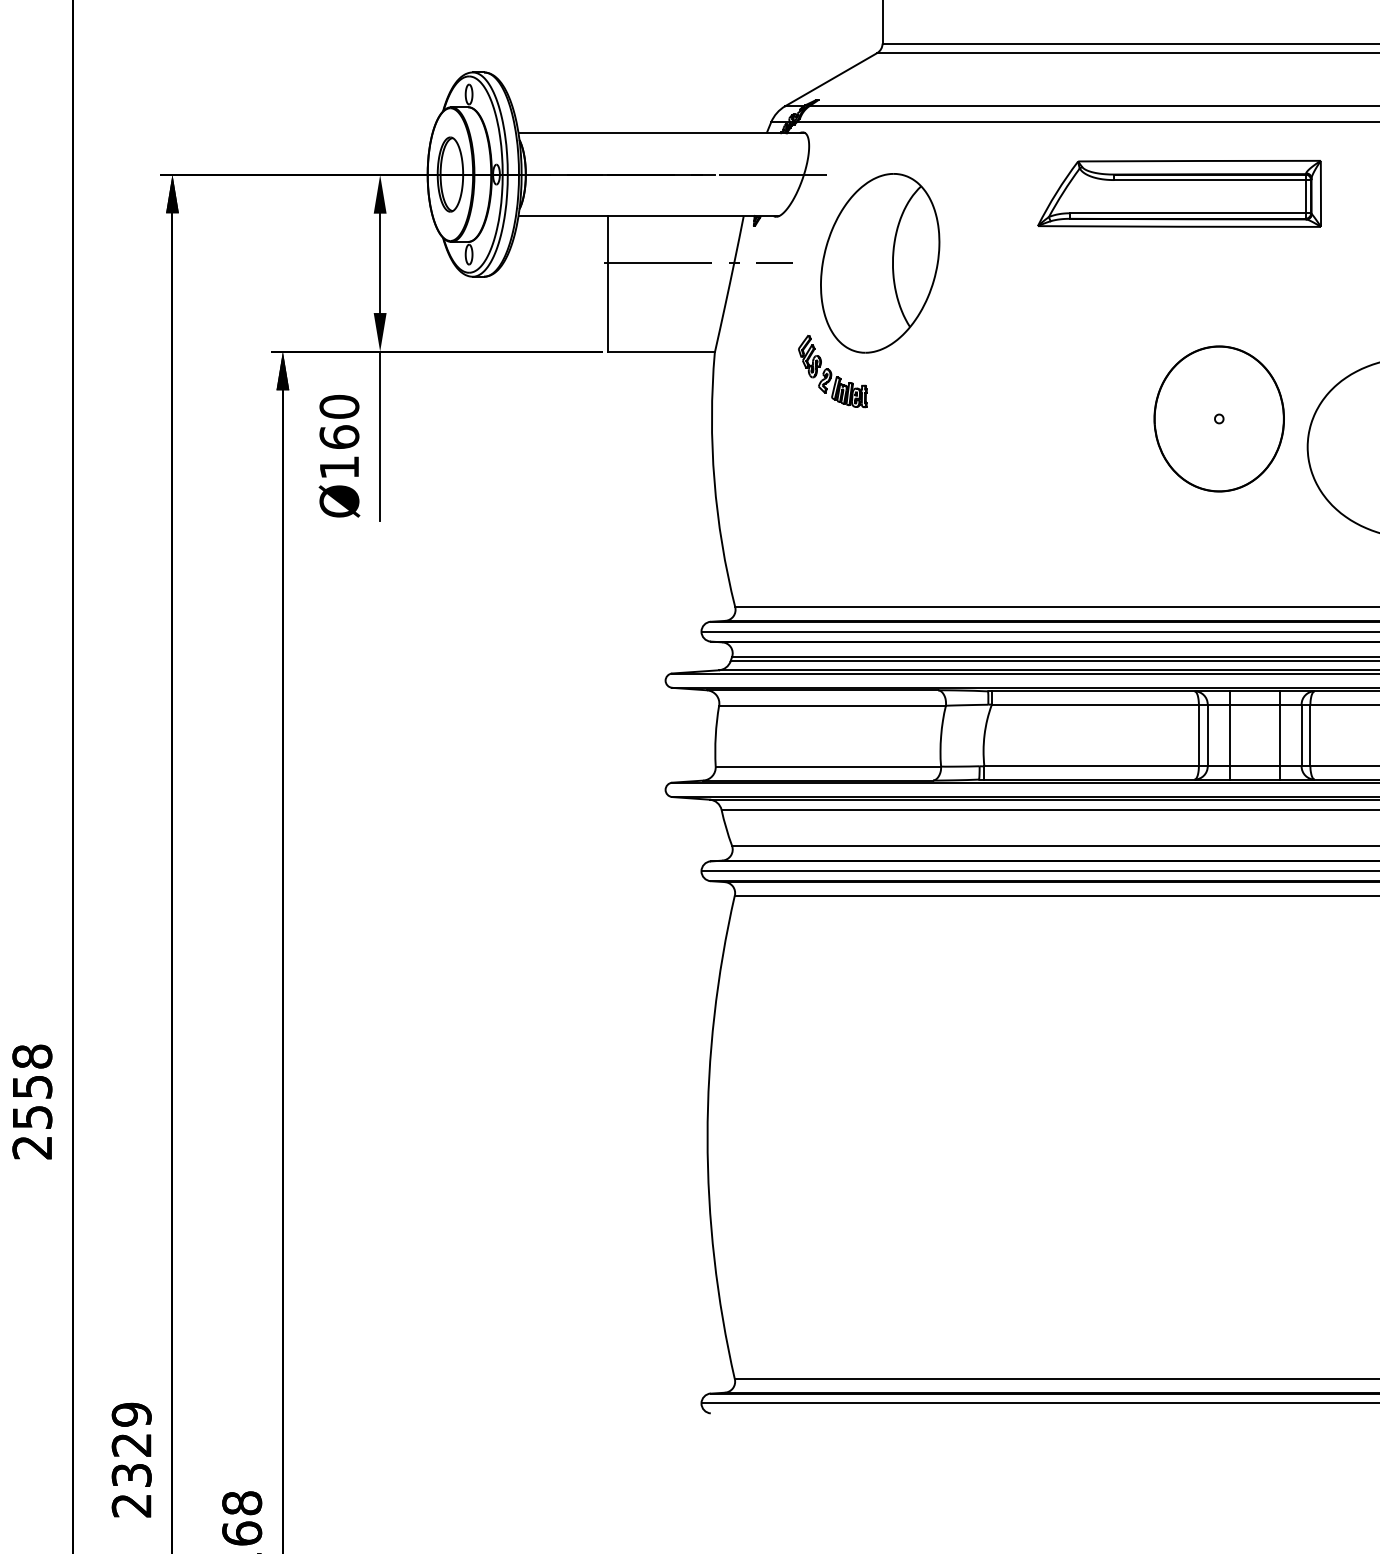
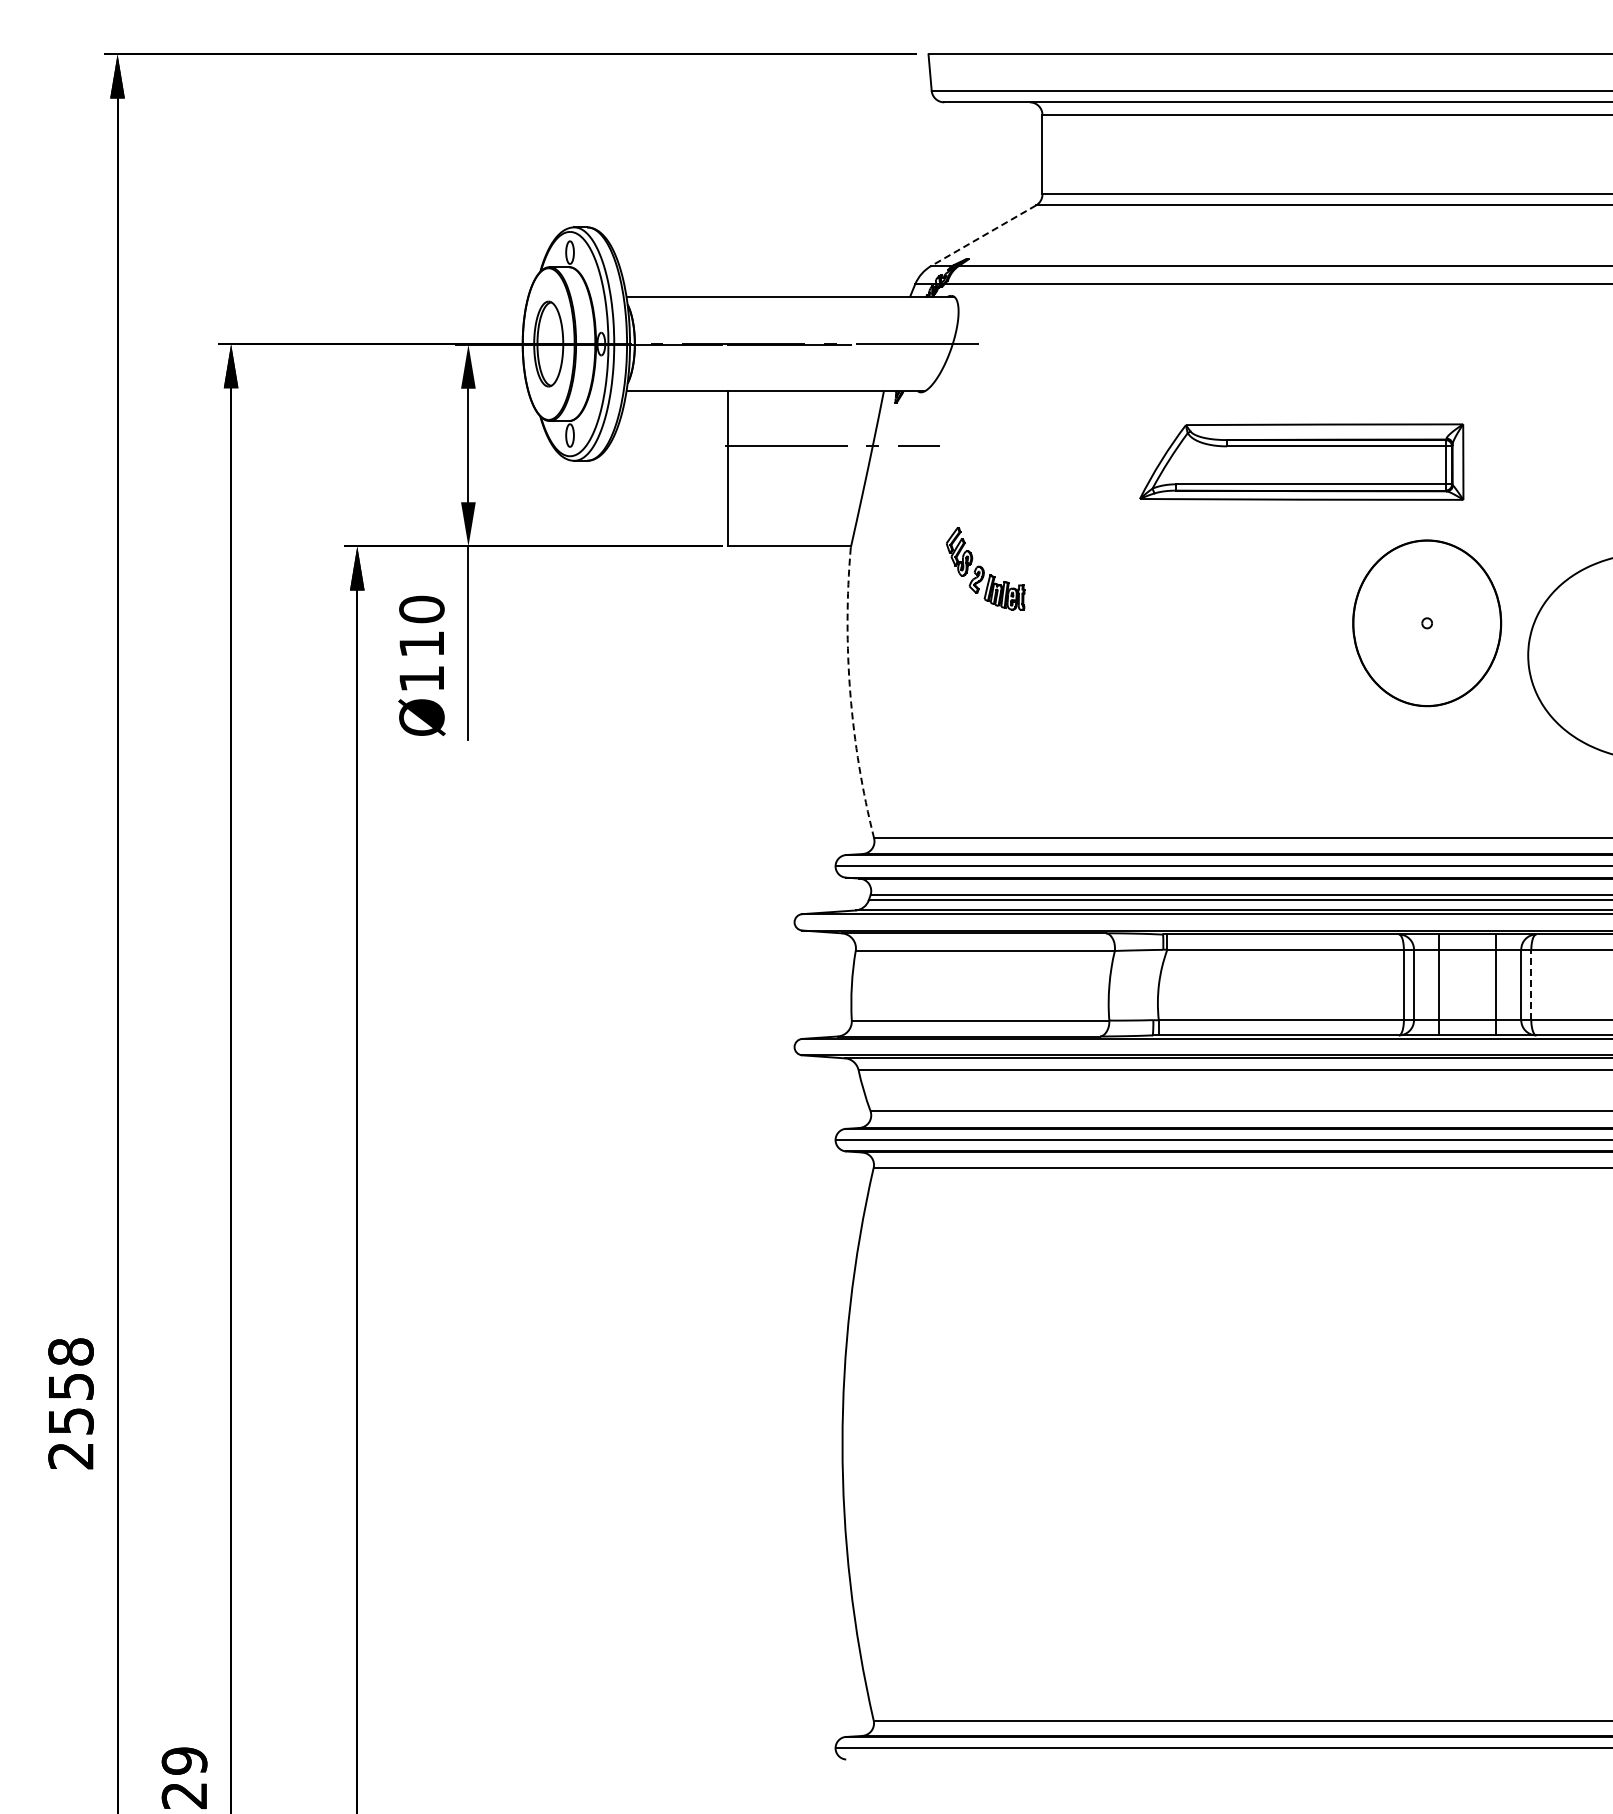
line: (830, 79) -> (983, 235), solid -> dashed
part: (1179, 193) -> (1301, 461), moved
part: (879, 263) -> (1039, 445), removed
text: (339, 436) -> (421, 643), Ø160 -> Ø110
arc: (714, 481) -> (850, 694), solid -> dashed
line: (1310, 735) -> (1531, 984), solid -> dashed

